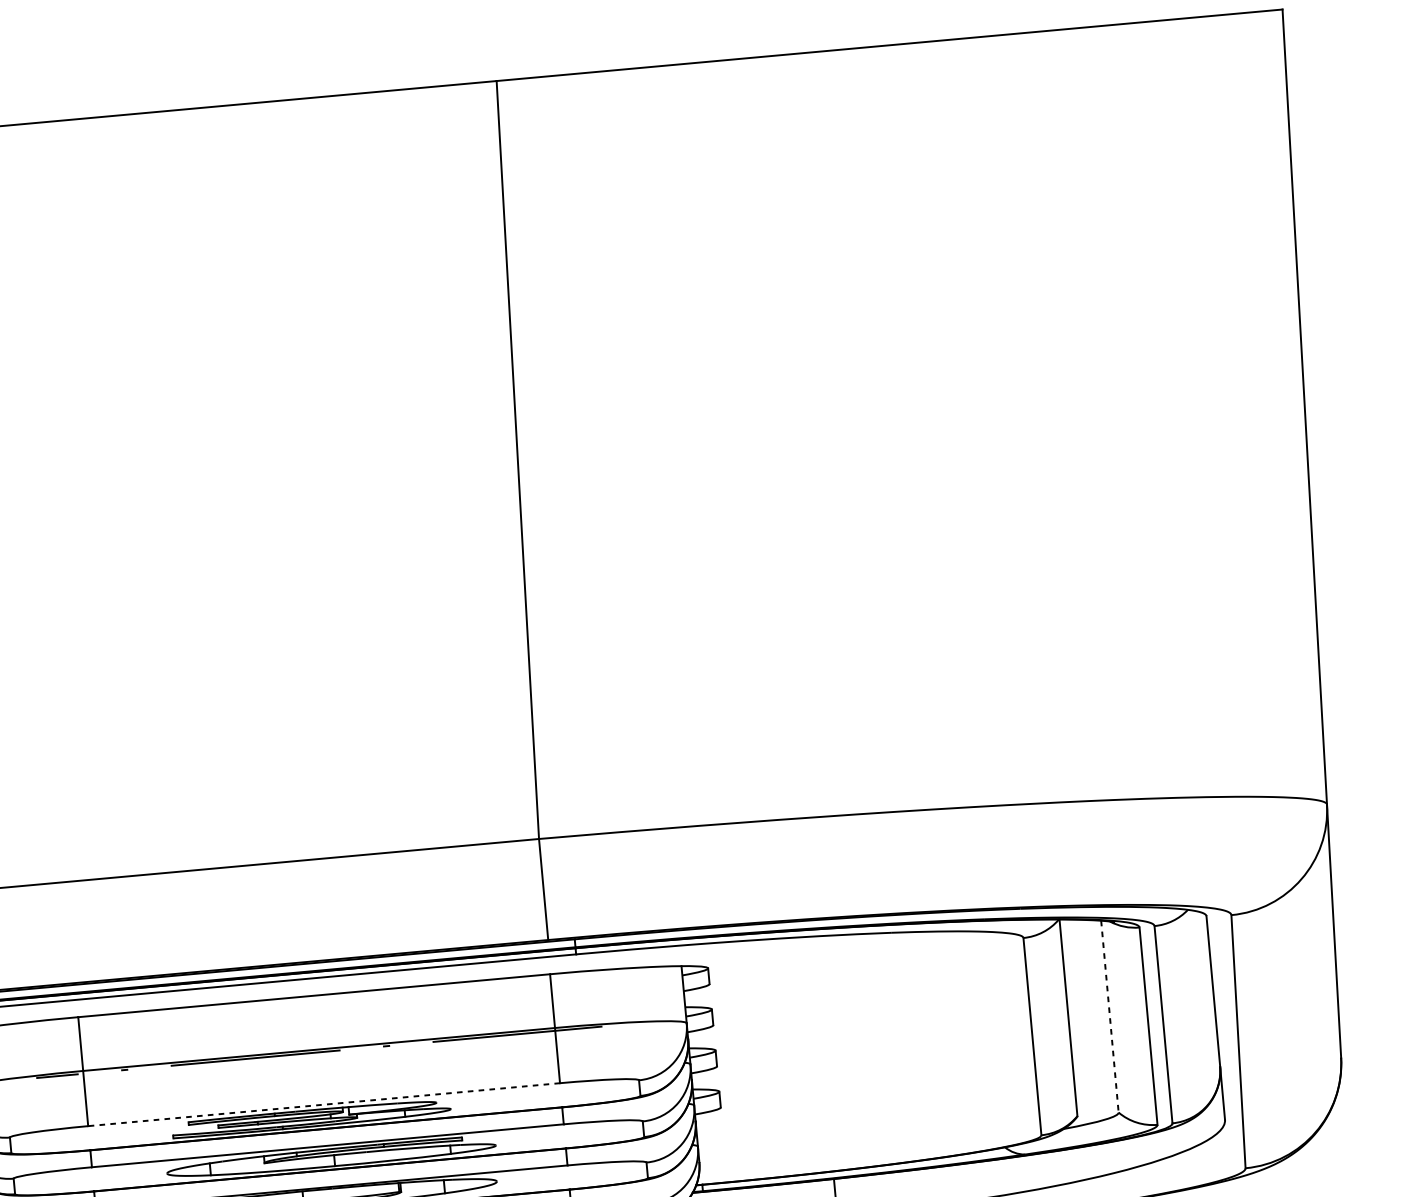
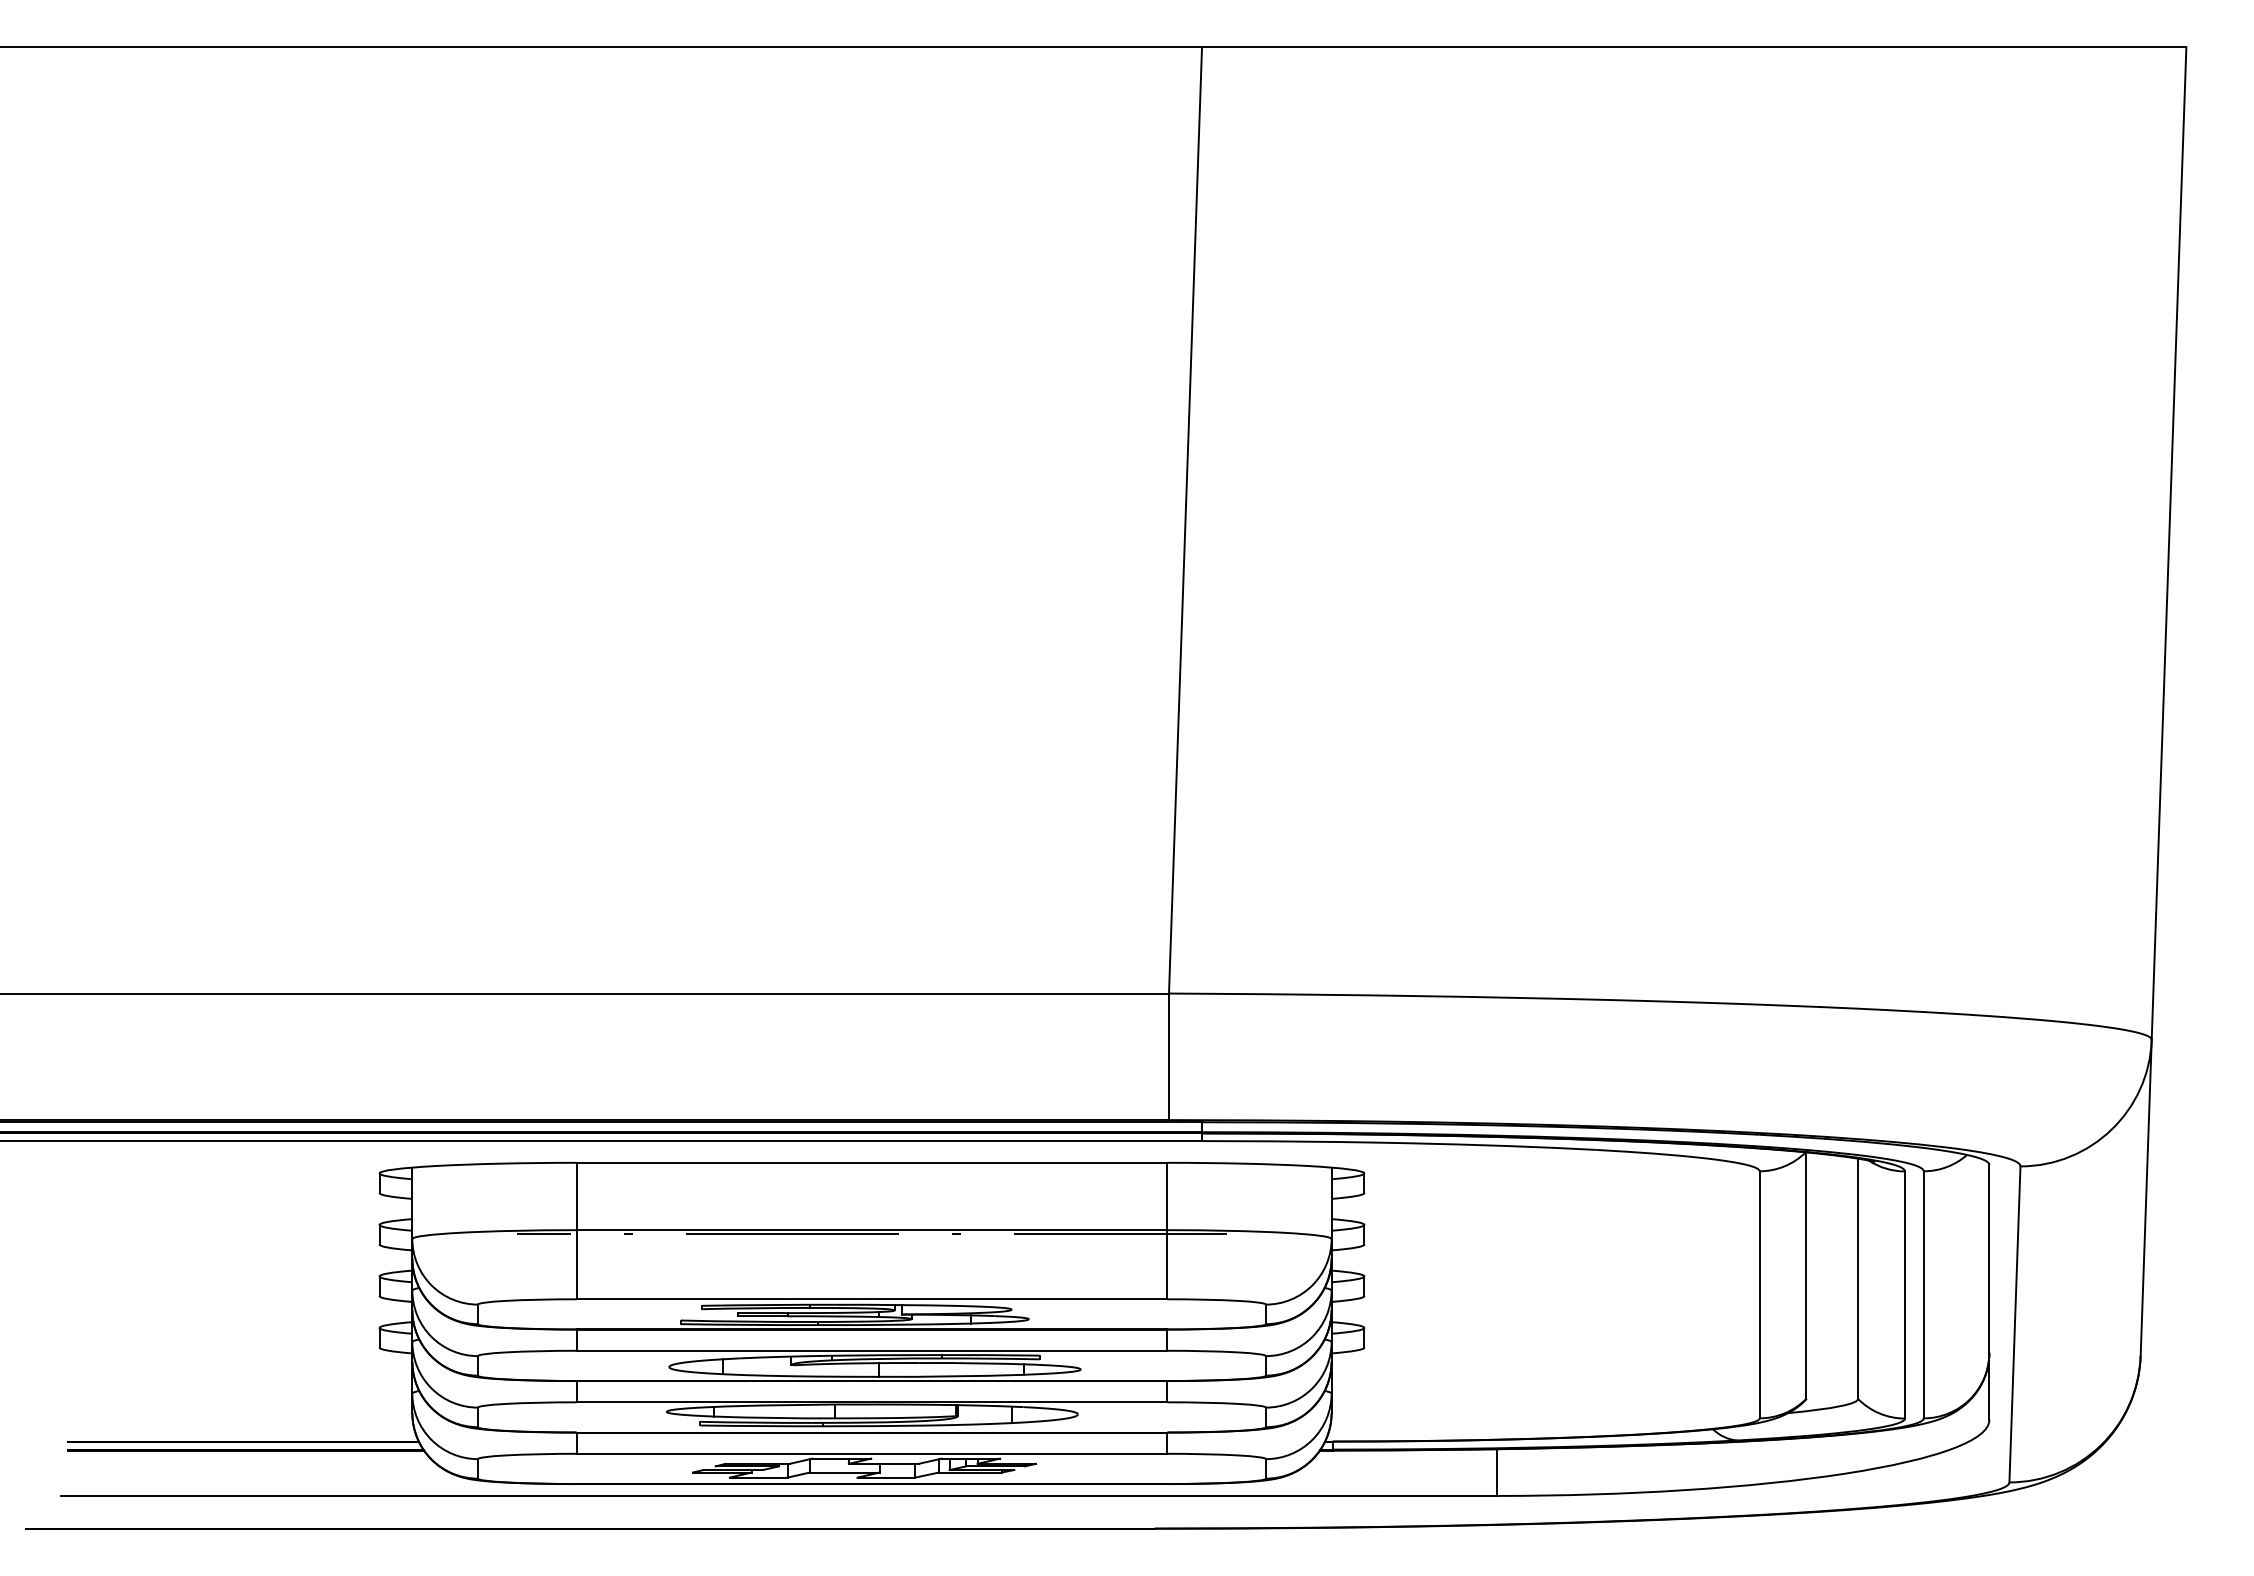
line: (1110, 1017) -> (1858, 1279), dashed -> solid
line: (323, 1104) -> (871, 1299), dashed -> solid

